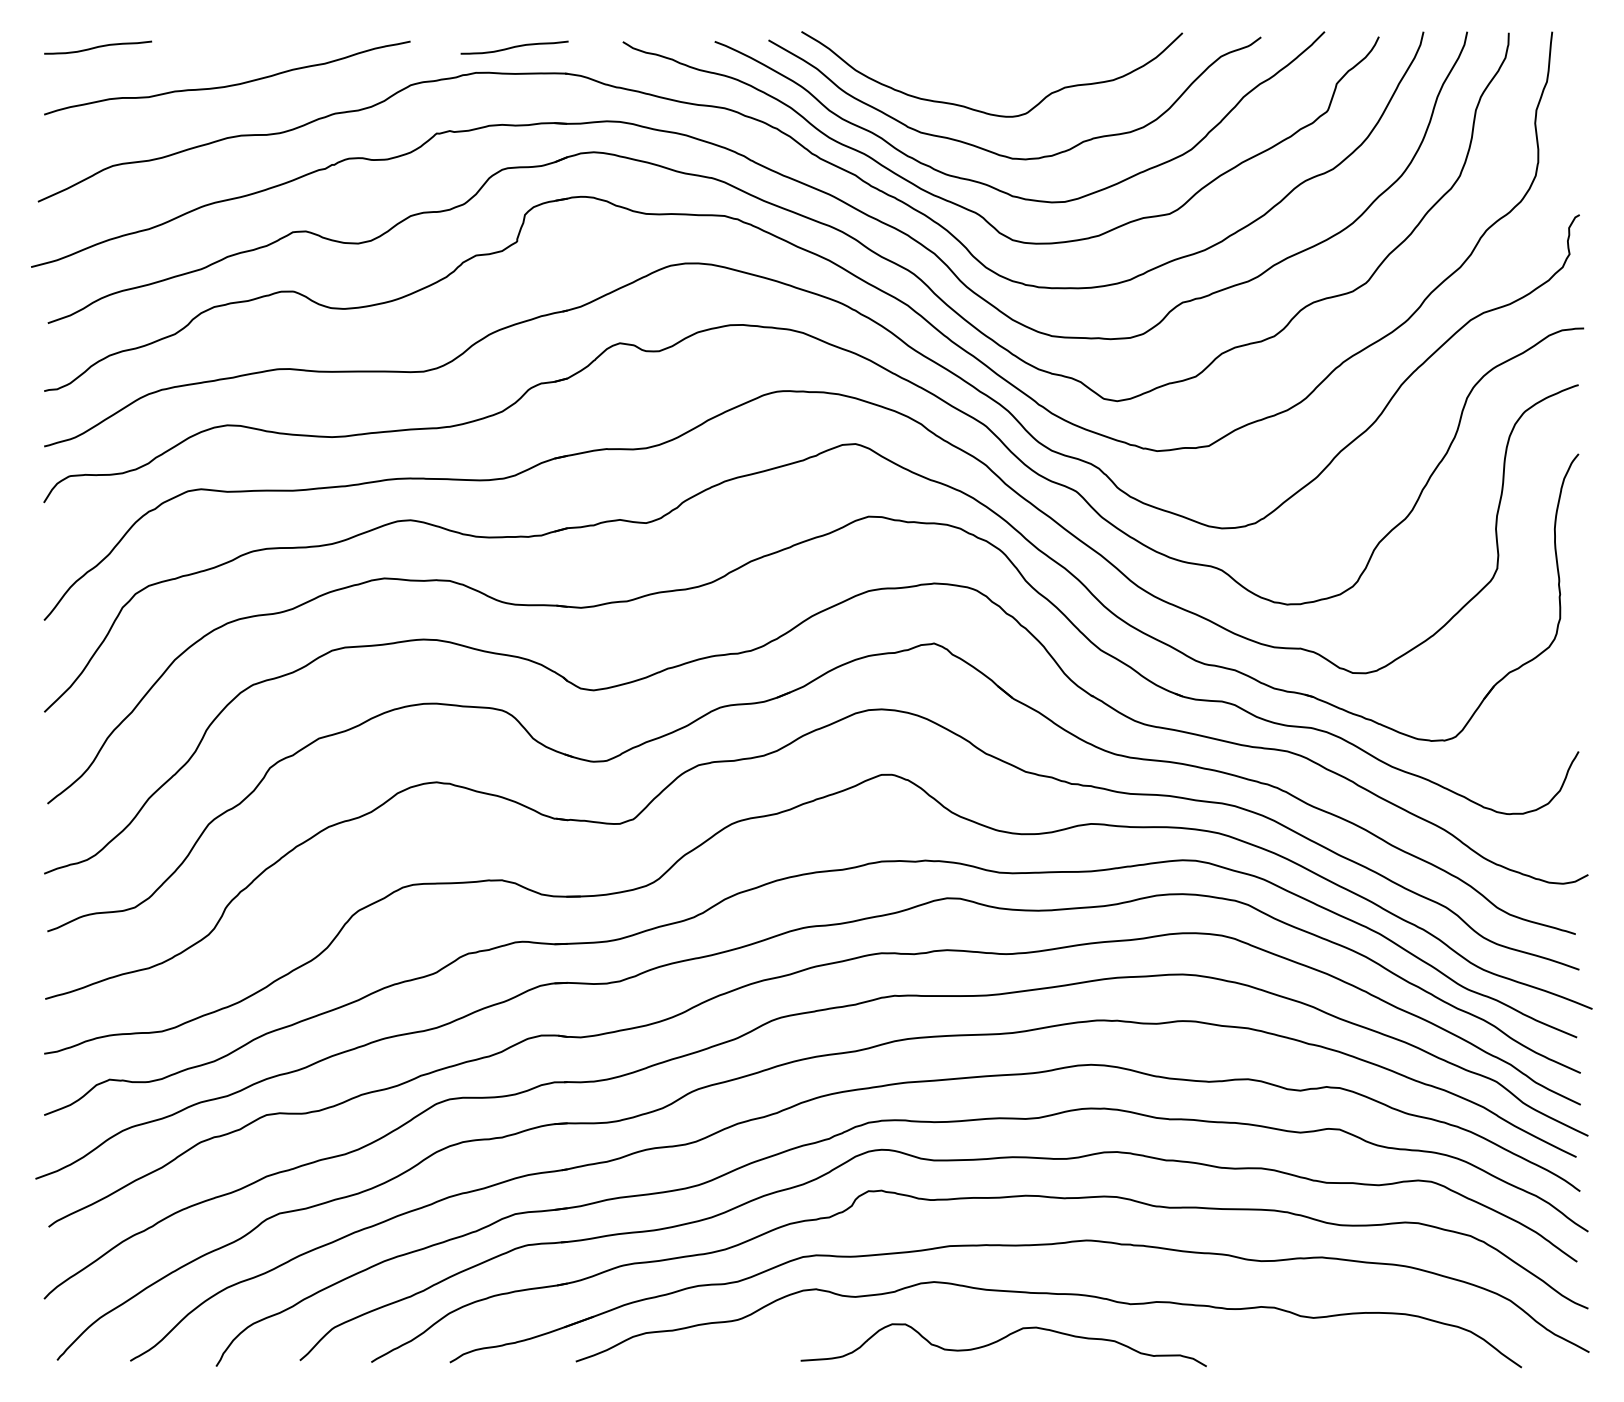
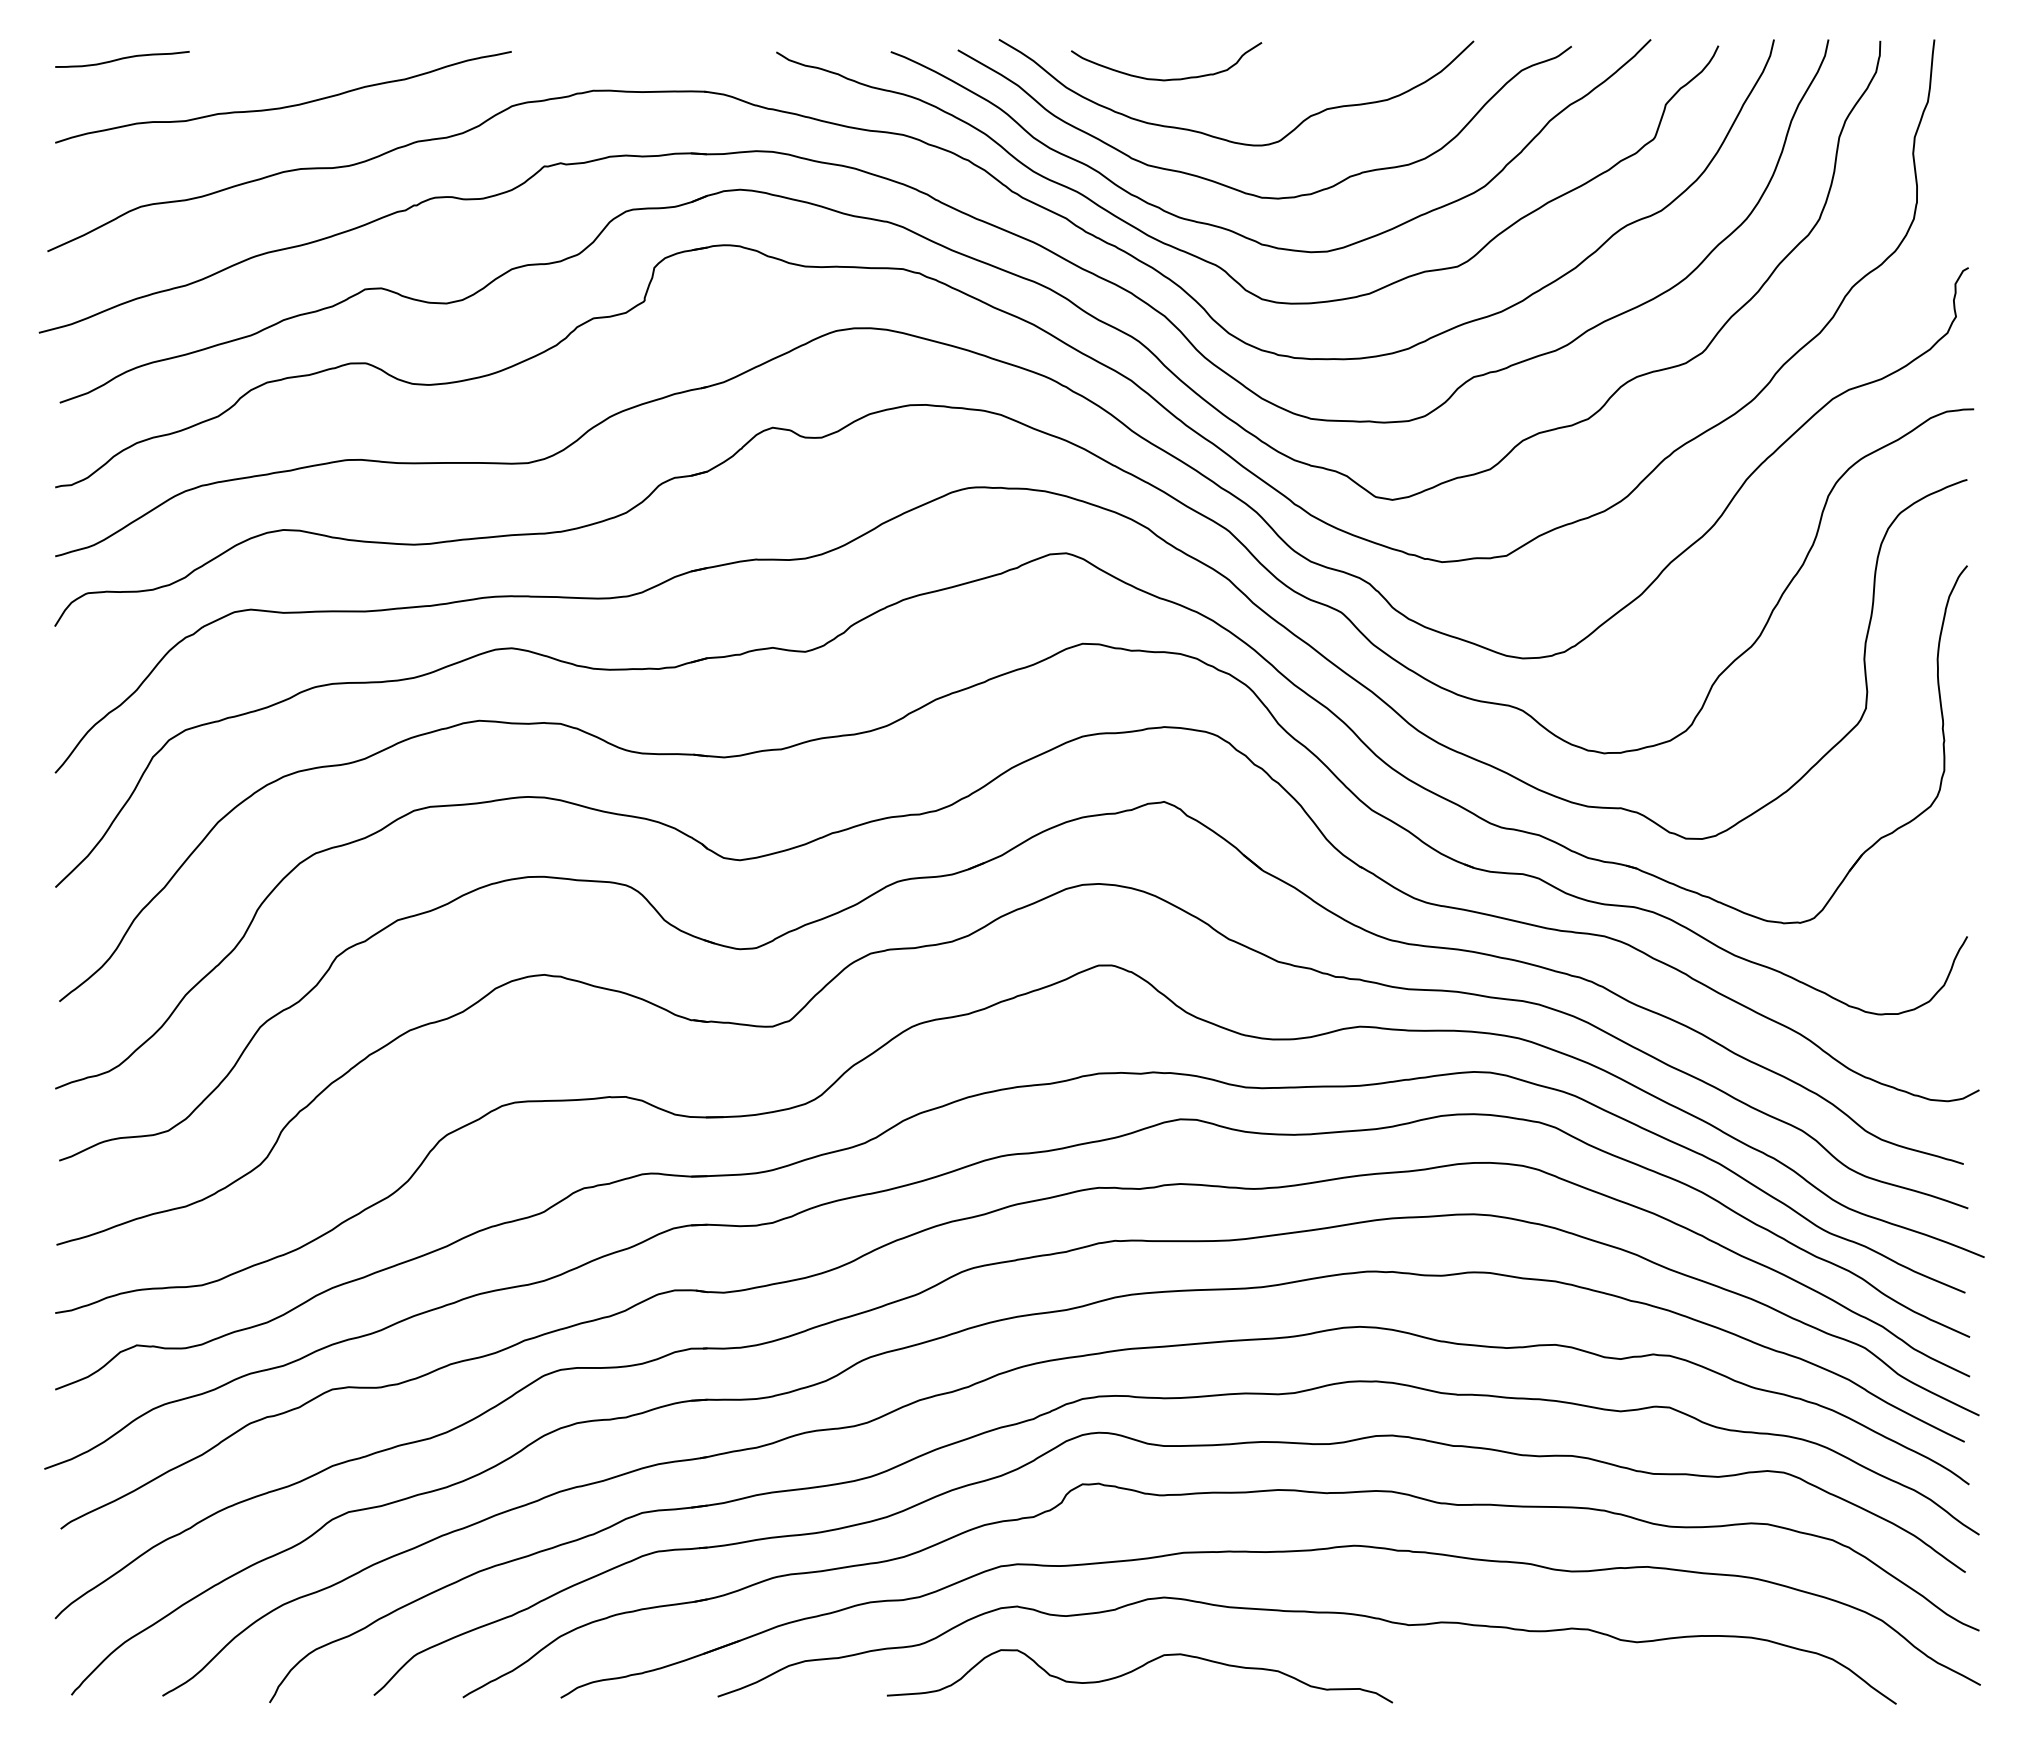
curve: (514, 47) -> (641, 59), removed
curve: (939, 63) -> (1171, 78), added
curve: (1000, 1340) -> (1136, 1670), moved

